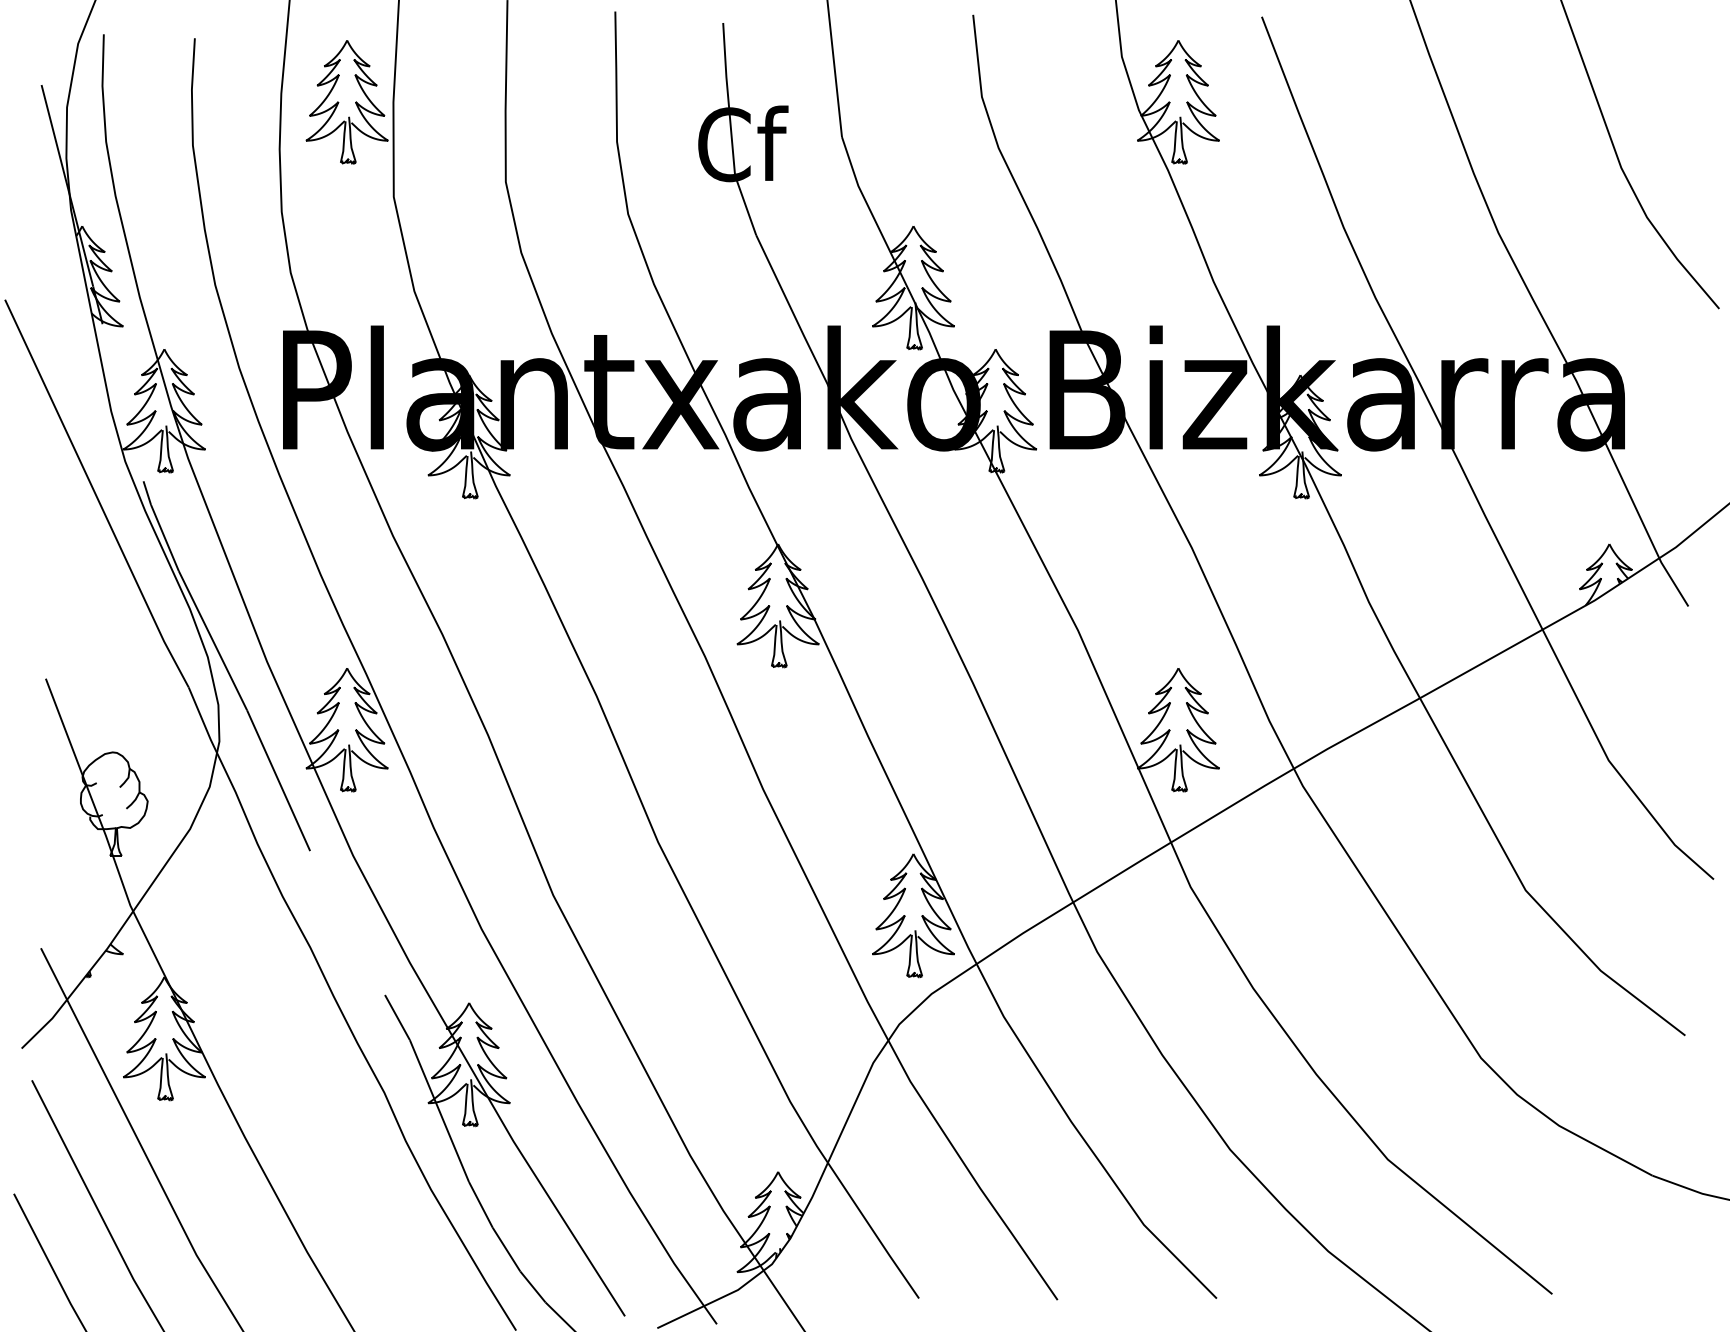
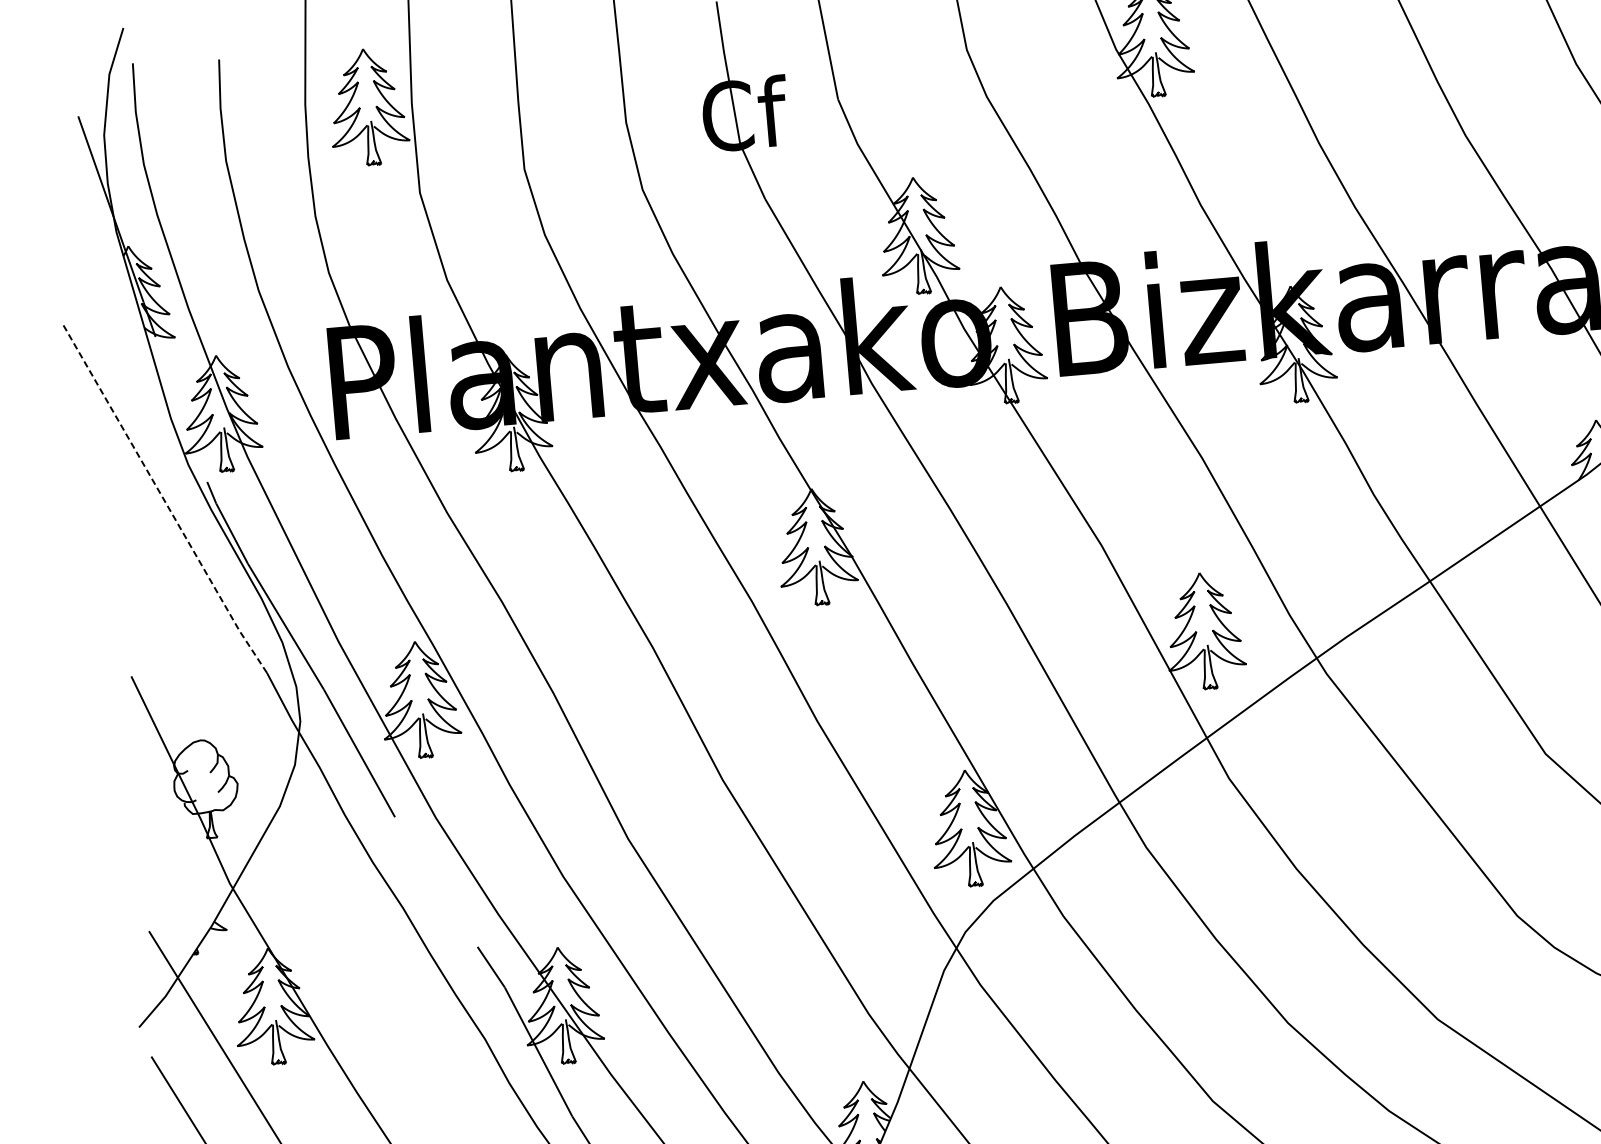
line: (95, 494) -> (162, 498), solid -> dashed

